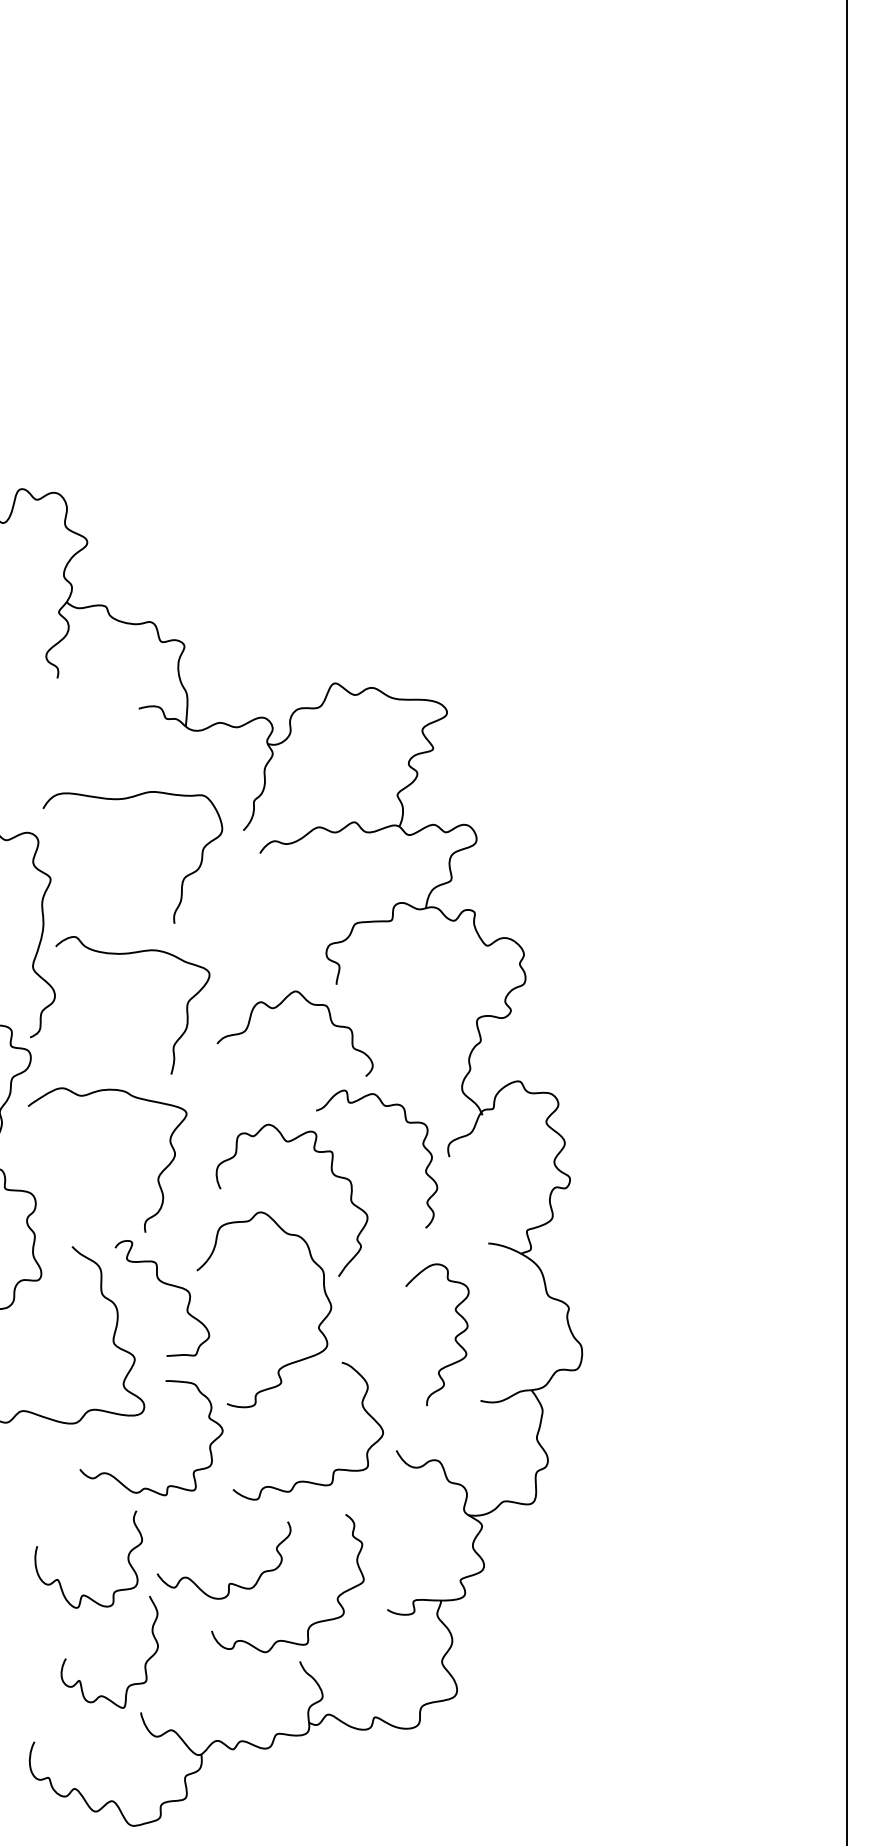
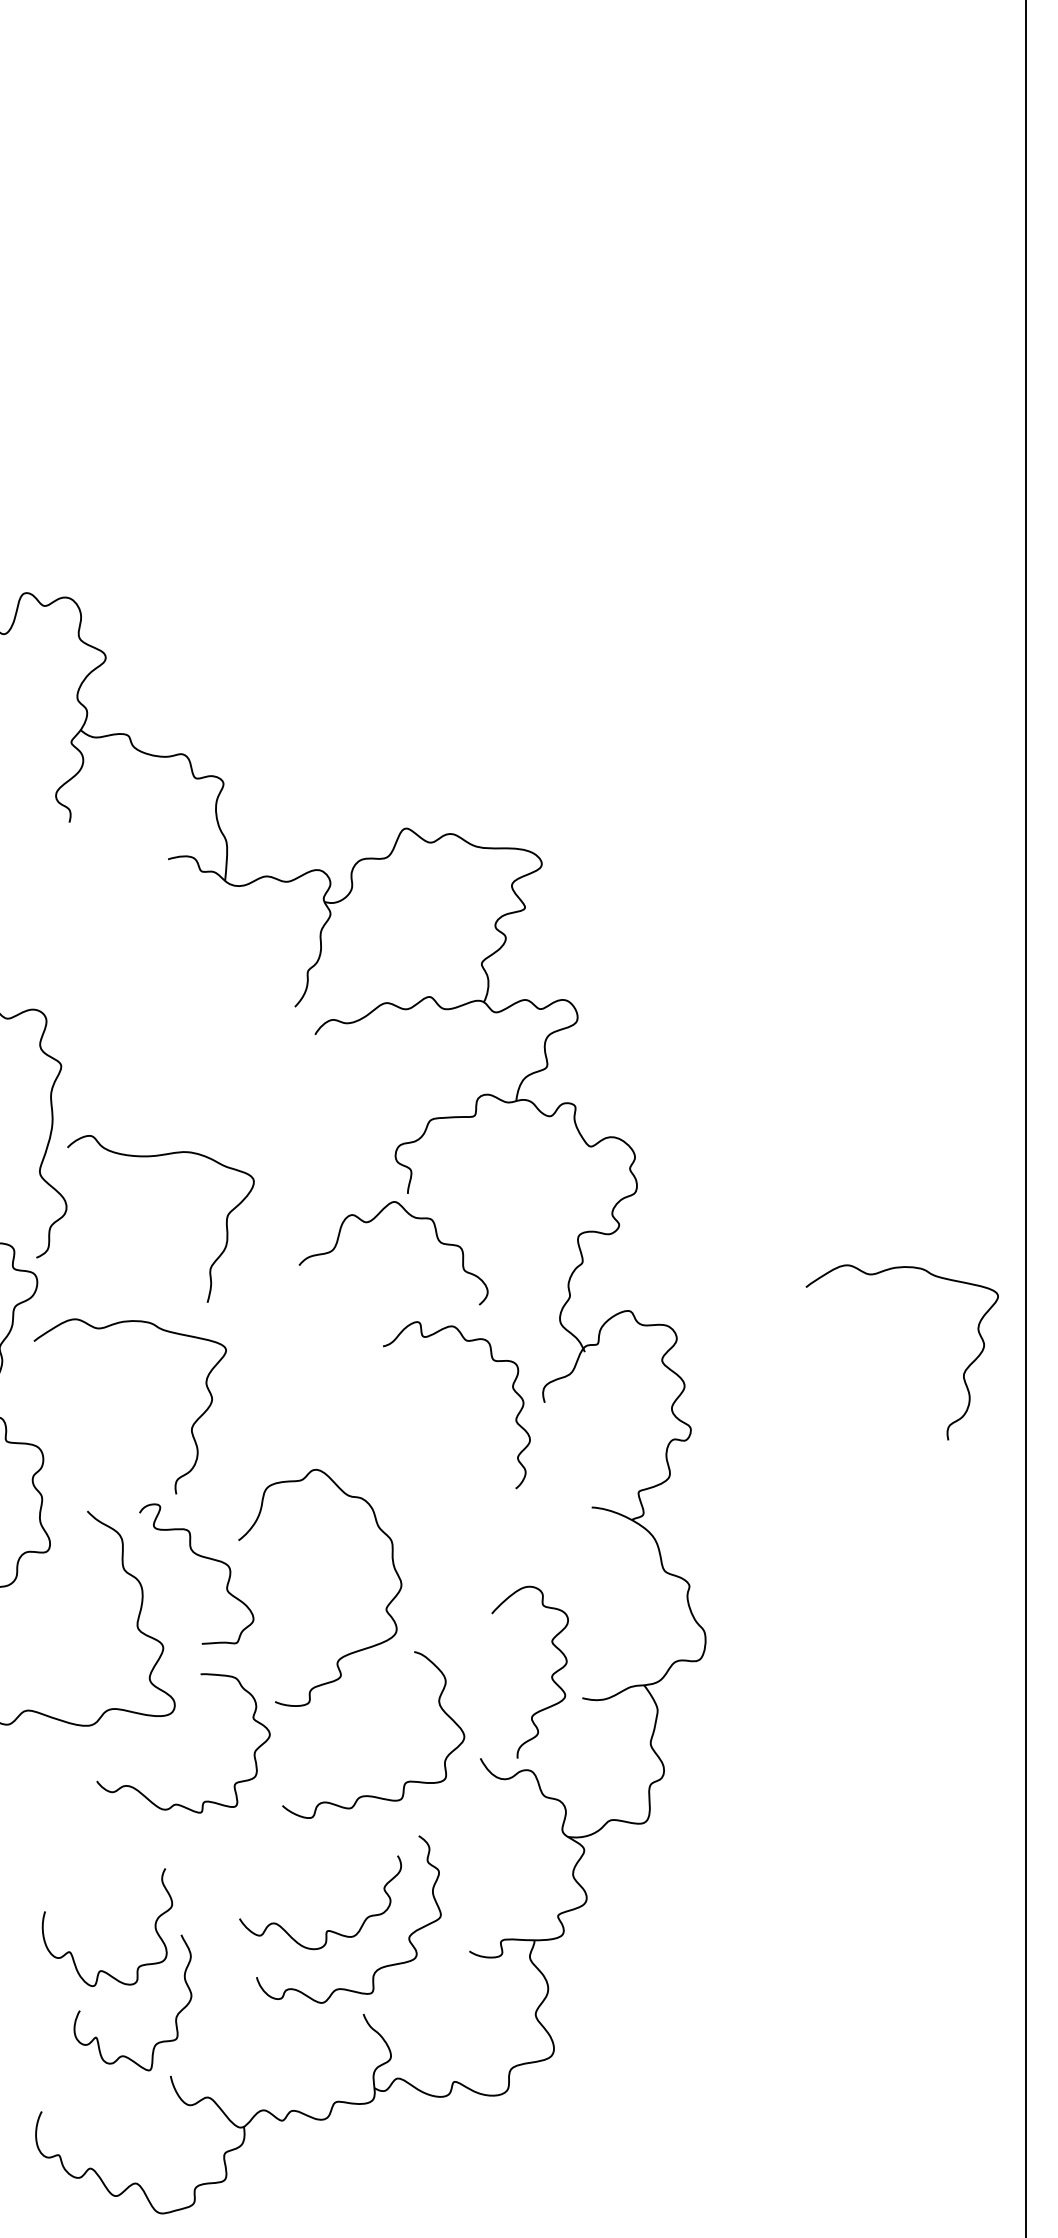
curve: (181, 881) -> (220, 1068), removed
curve: (278, 1006) -> (373, 1220), moved
curve: (794, 1132) -> (963, 1372), added
curve: (332, 1173) -> (402, 1422), removed
curve: (455, 1337) -> (551, 1675), moved
curve: (229, 1583) -> (326, 1930), moved
curve: (85, 1594) -> (103, 1970), moved

